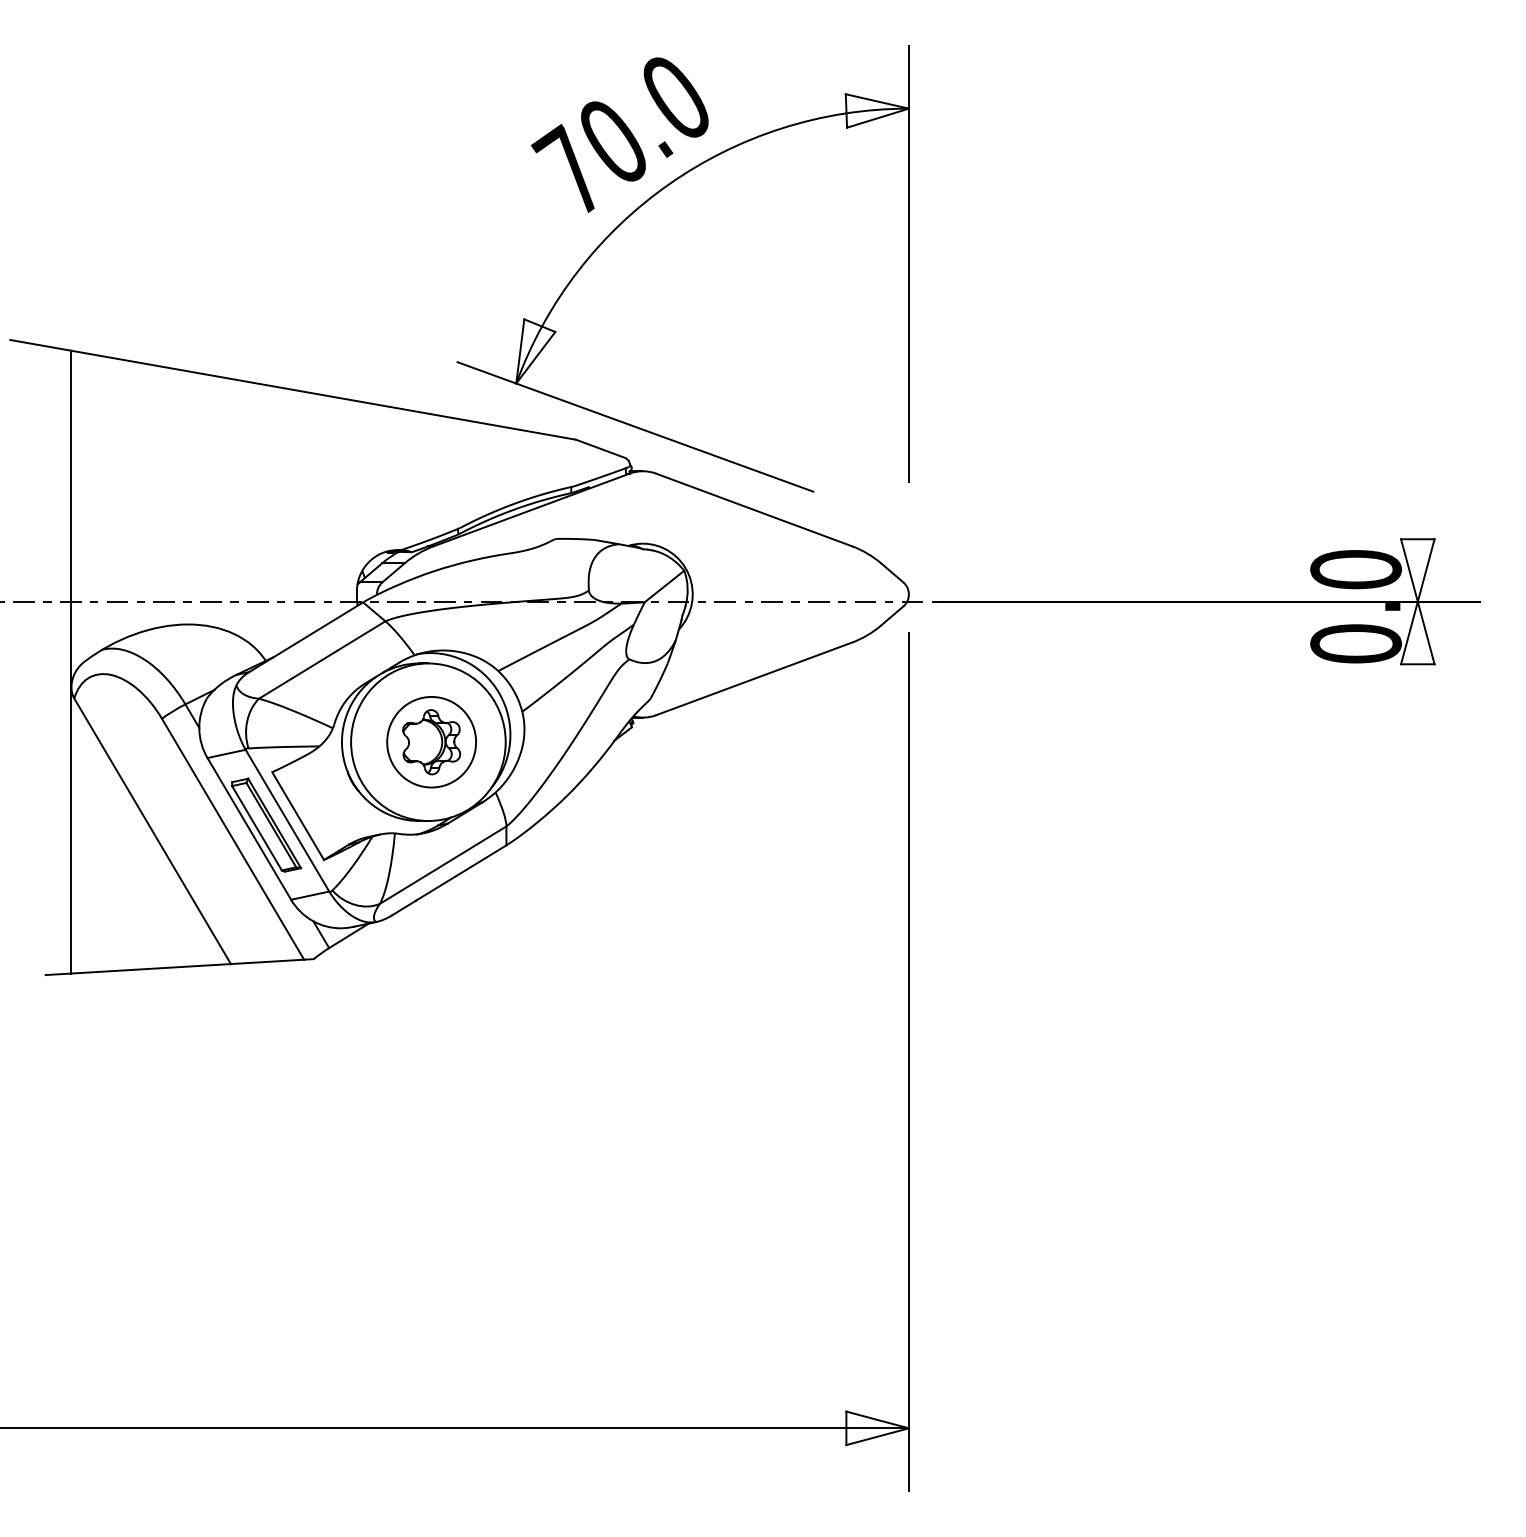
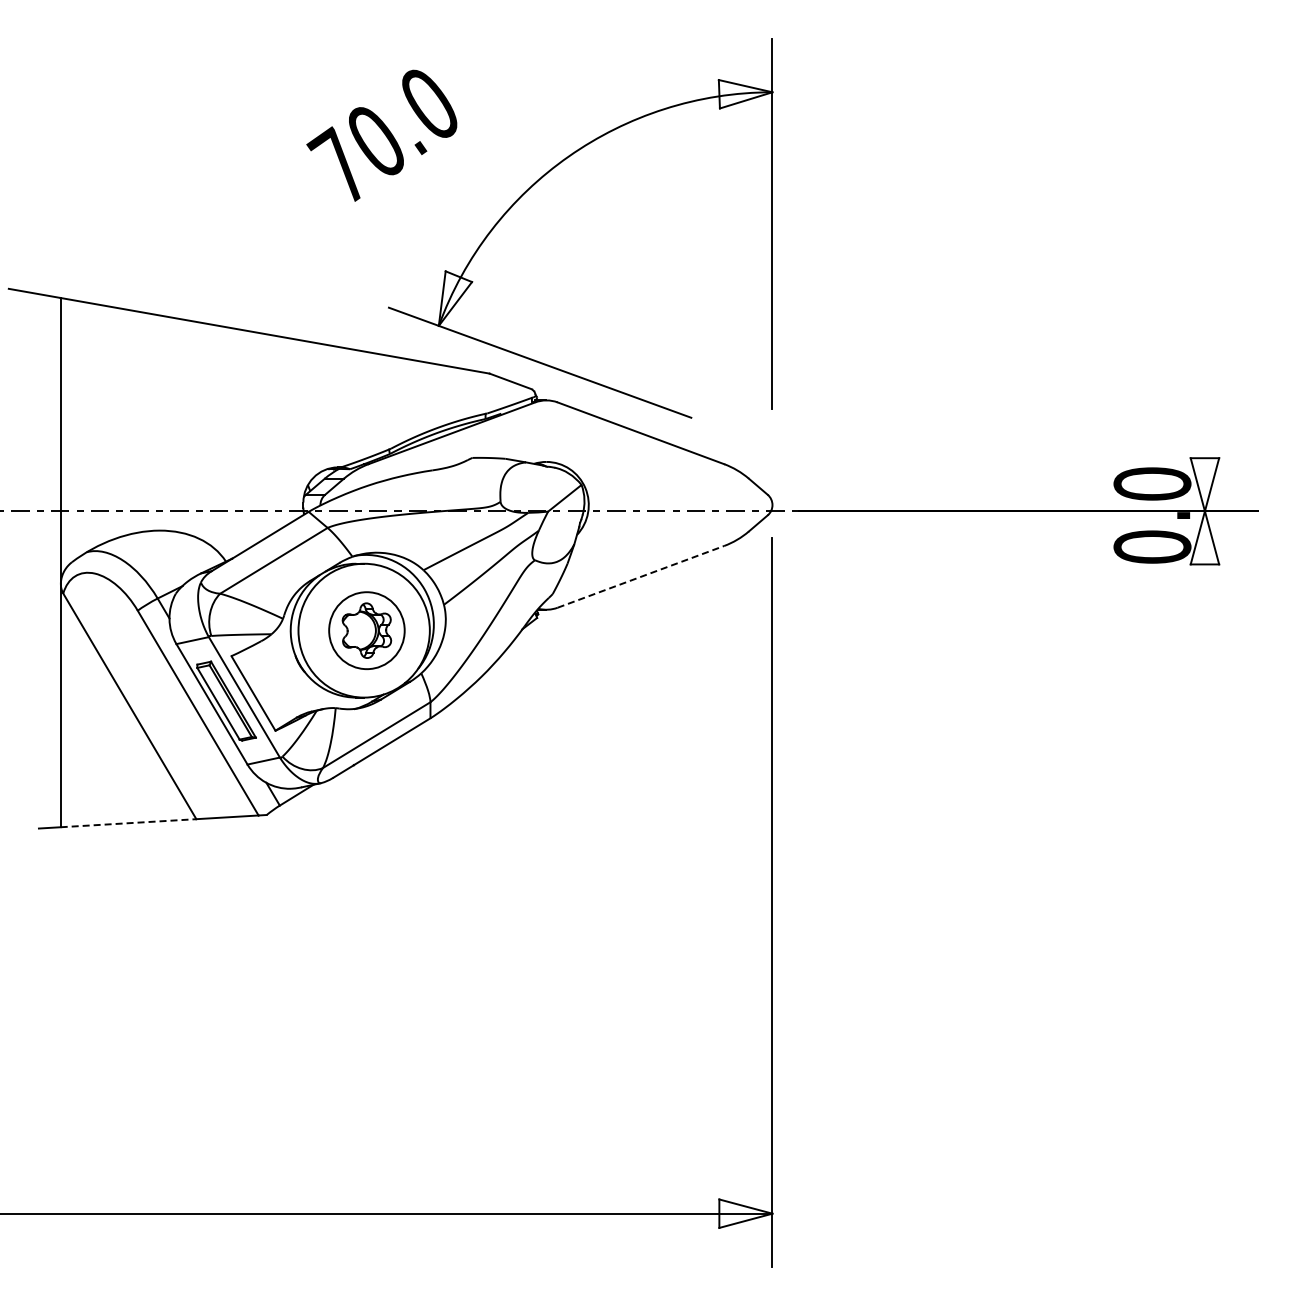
text: (619, 134) -> (381, 135), moved
line: (753, 678) -> (640, 576), solid -> dashed
line: (151, 969) -> (128, 823), solid -> dashed

